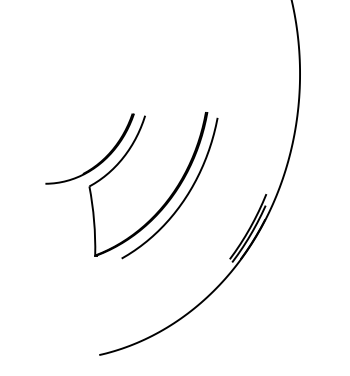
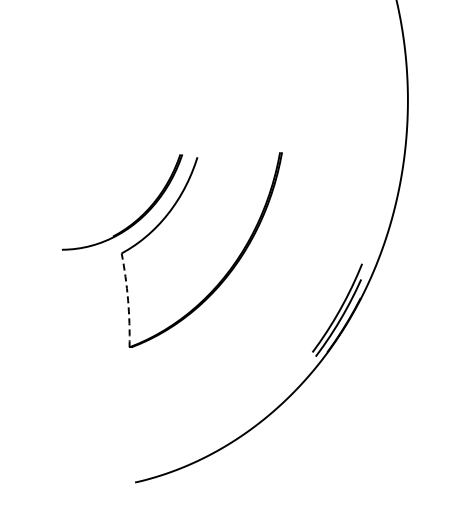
curve: (184, 197) -> (251, 268), removed
arc: (94, 221) -> (128, 300), solid -> dashed

